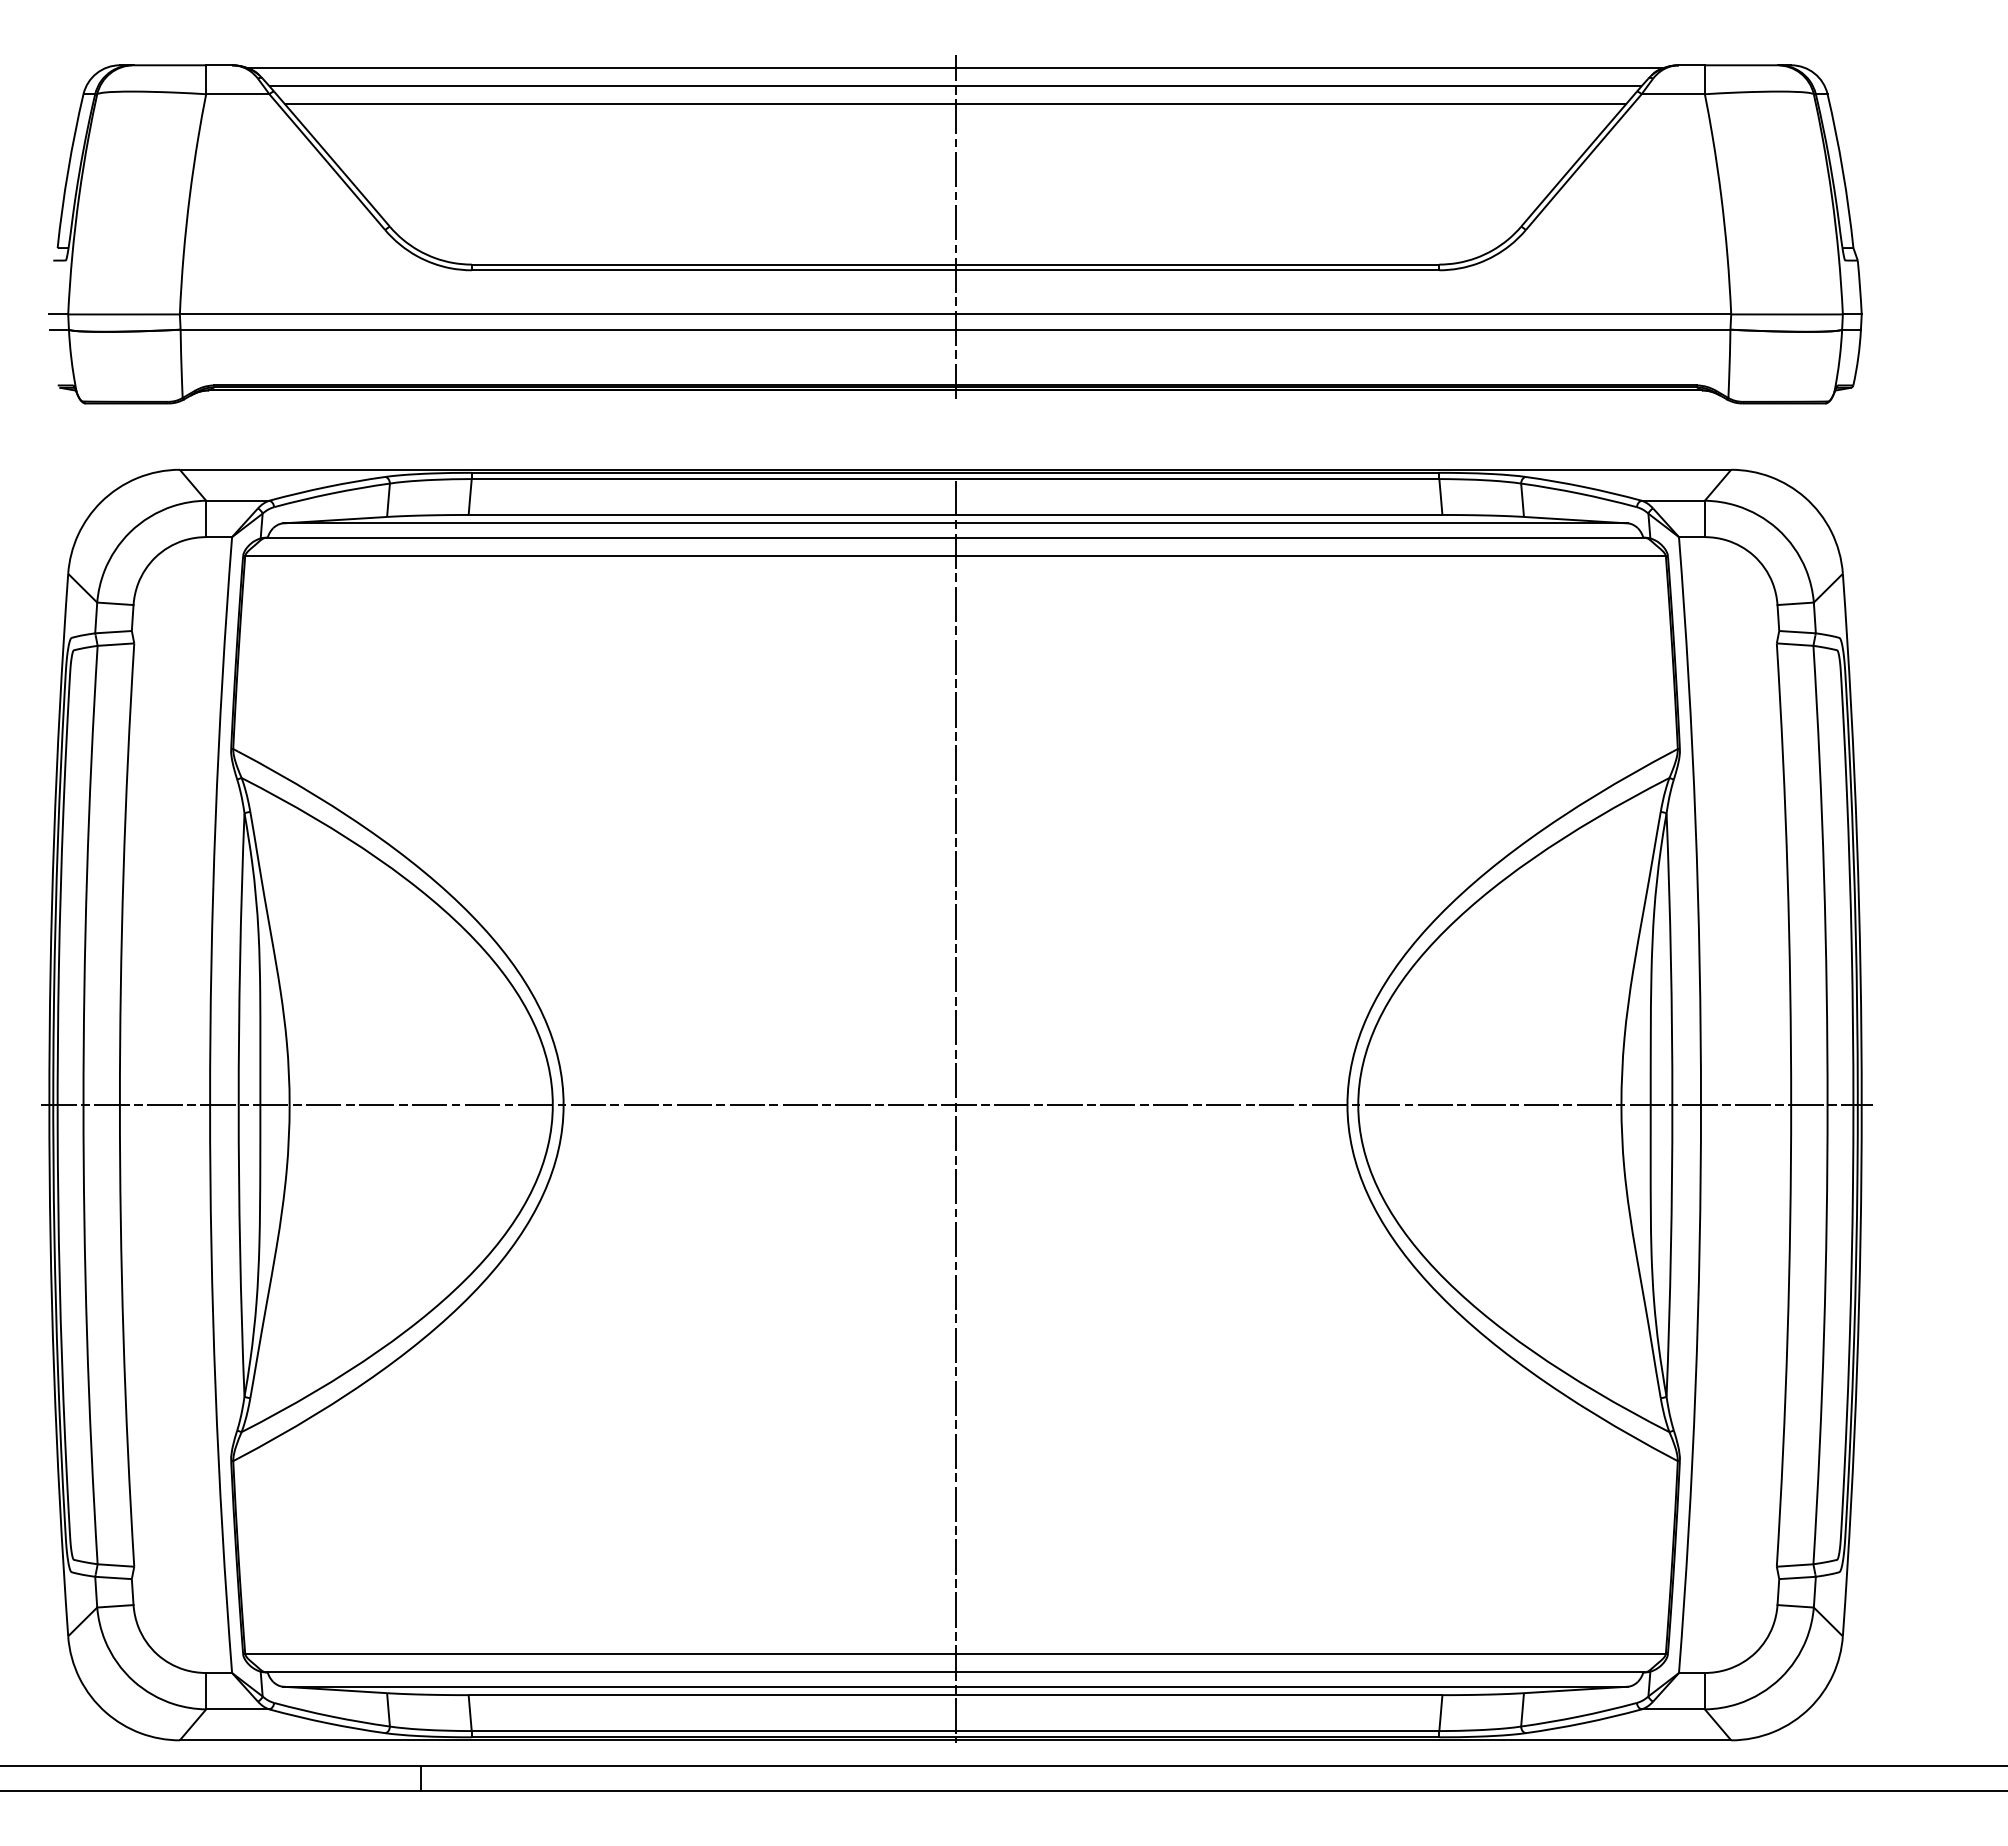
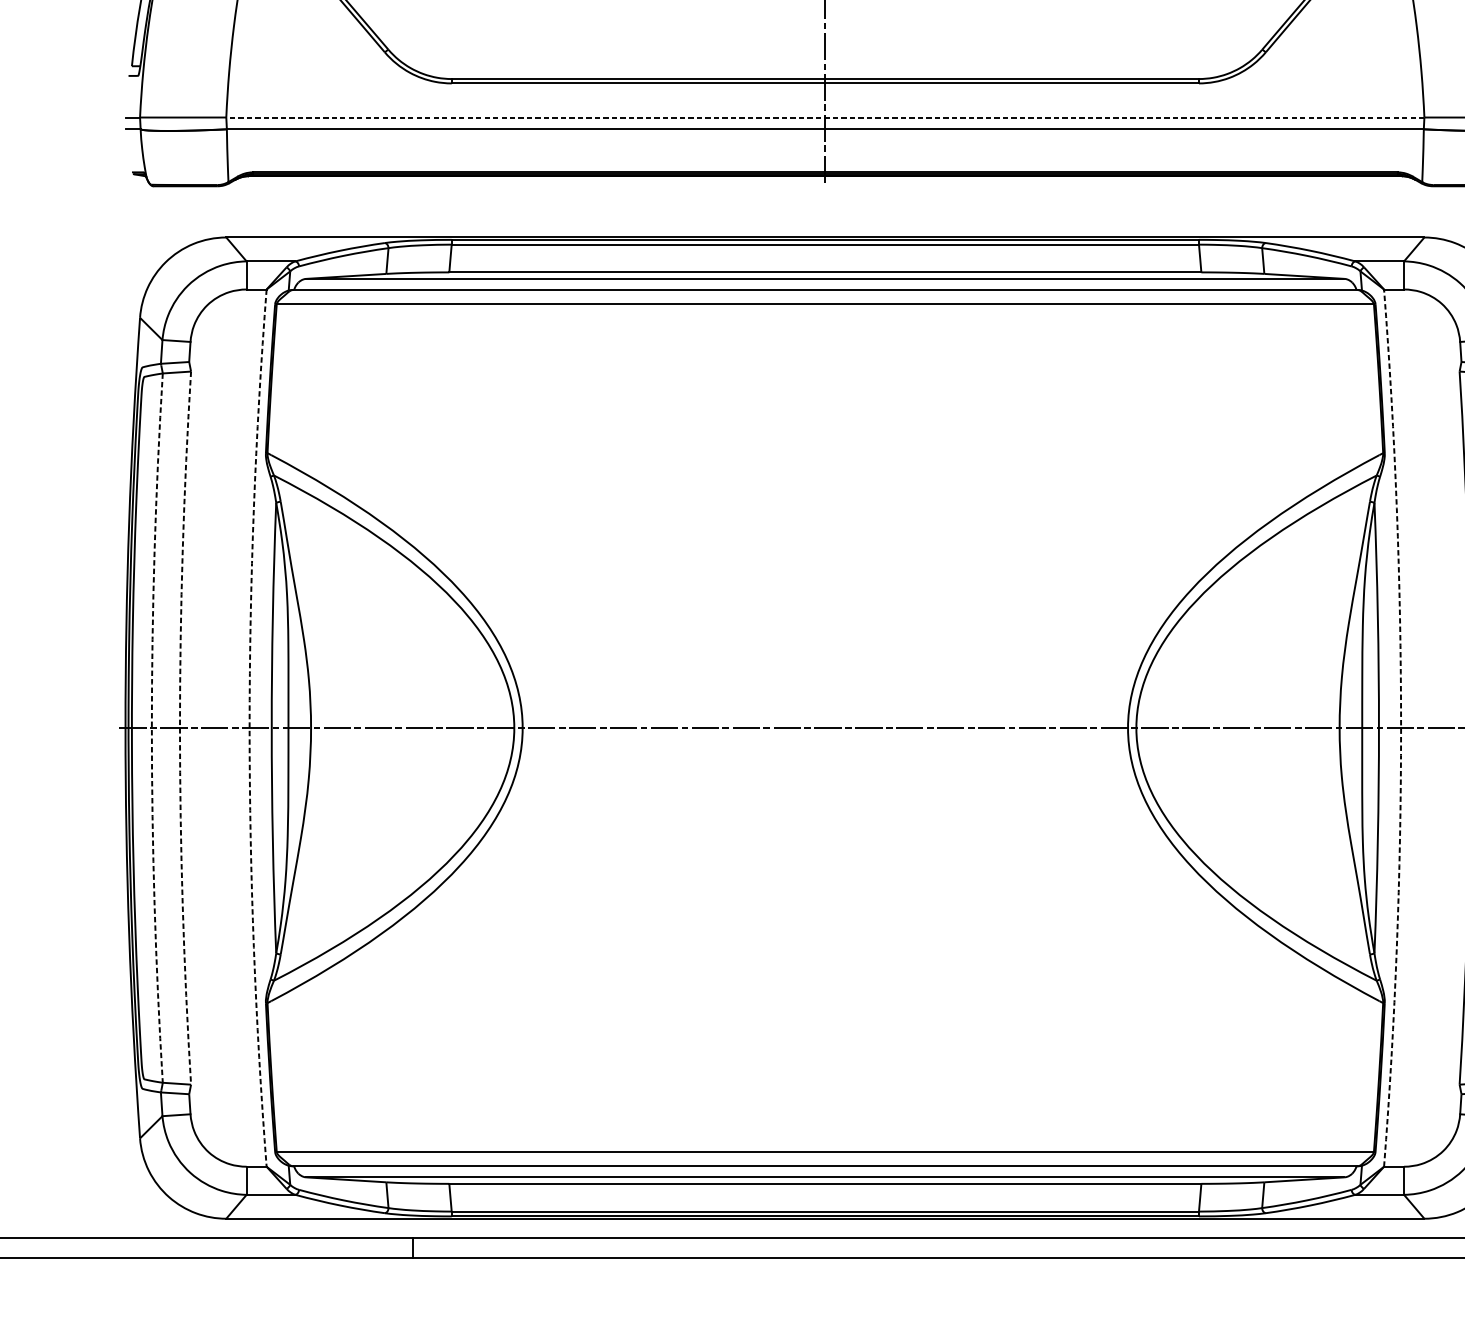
line: (955, 314) -> (825, 117), solid -> dashed
arc: (83, 1105) -> (151, 728), solid -> dashed
arc: (119, 1105) -> (179, 728), solid -> dashed
arc: (210, 1105) -> (249, 728), solid -> dashed
arc: (1701, 1105) -> (1401, 728), solid -> dashed
line: (955, 1111) -> (825, 733), removed

